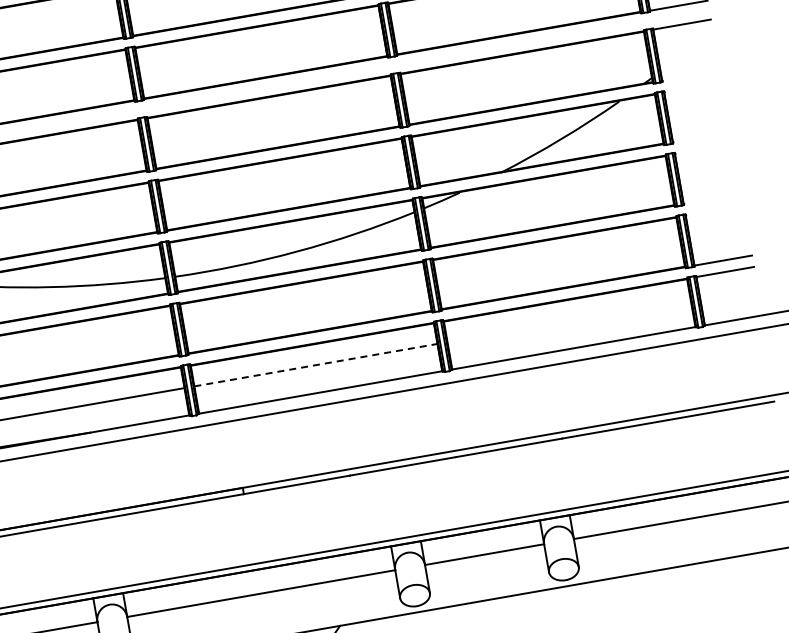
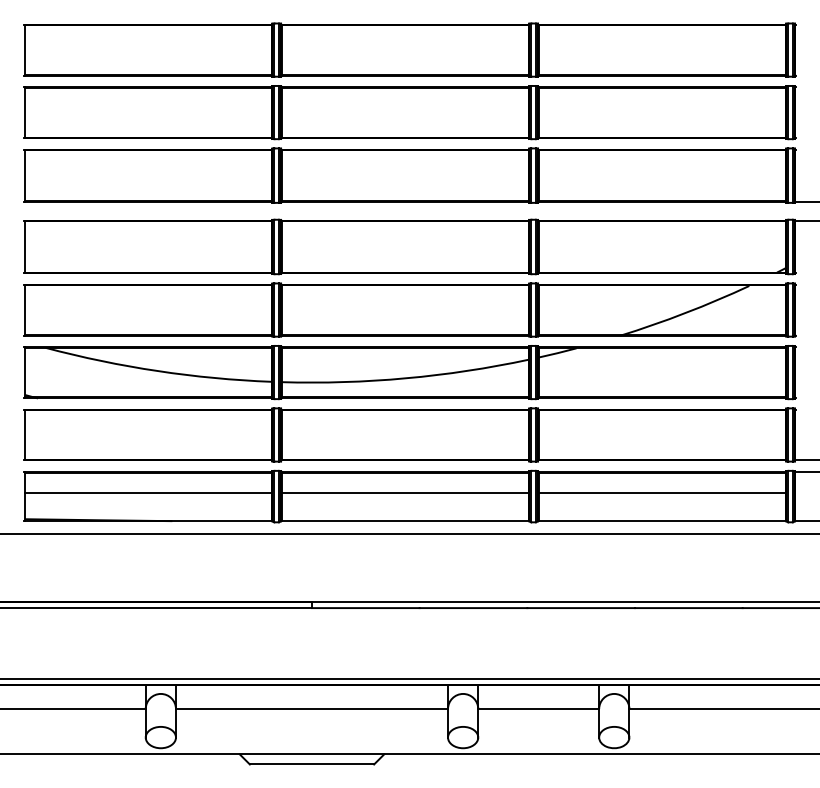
line: (568, 321) -> (661, 493), added
line: (316, 365) -> (405, 493), dashed -> solid

